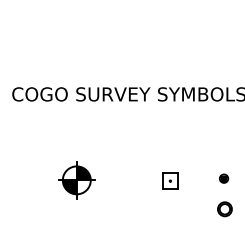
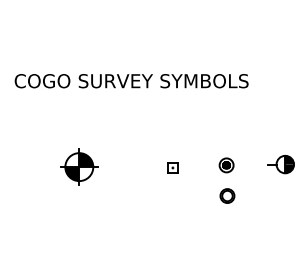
part: (223, 178) -> (226, 165), size x1.67
part: (169, 180) -> (172, 167), size x0.62

